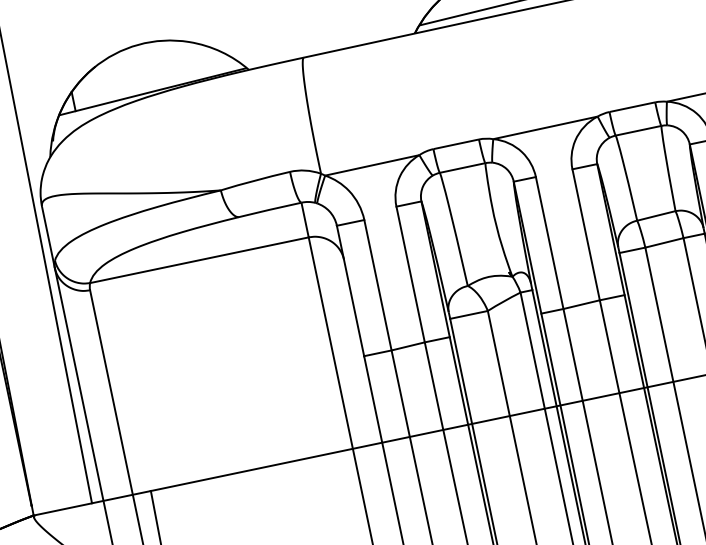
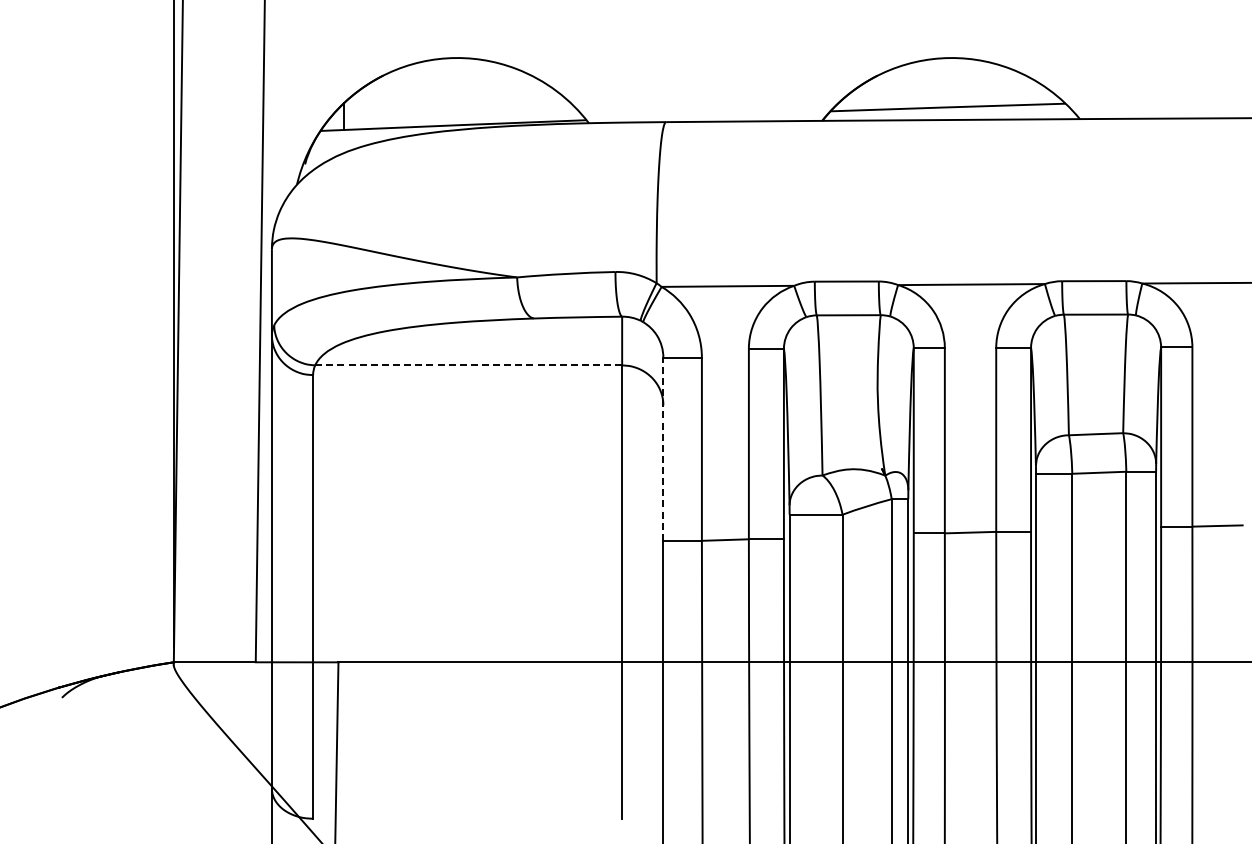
line: (200, 260) -> (469, 365), solid -> dashed
line: (350, 291) -> (663, 449), solid -> dashed

